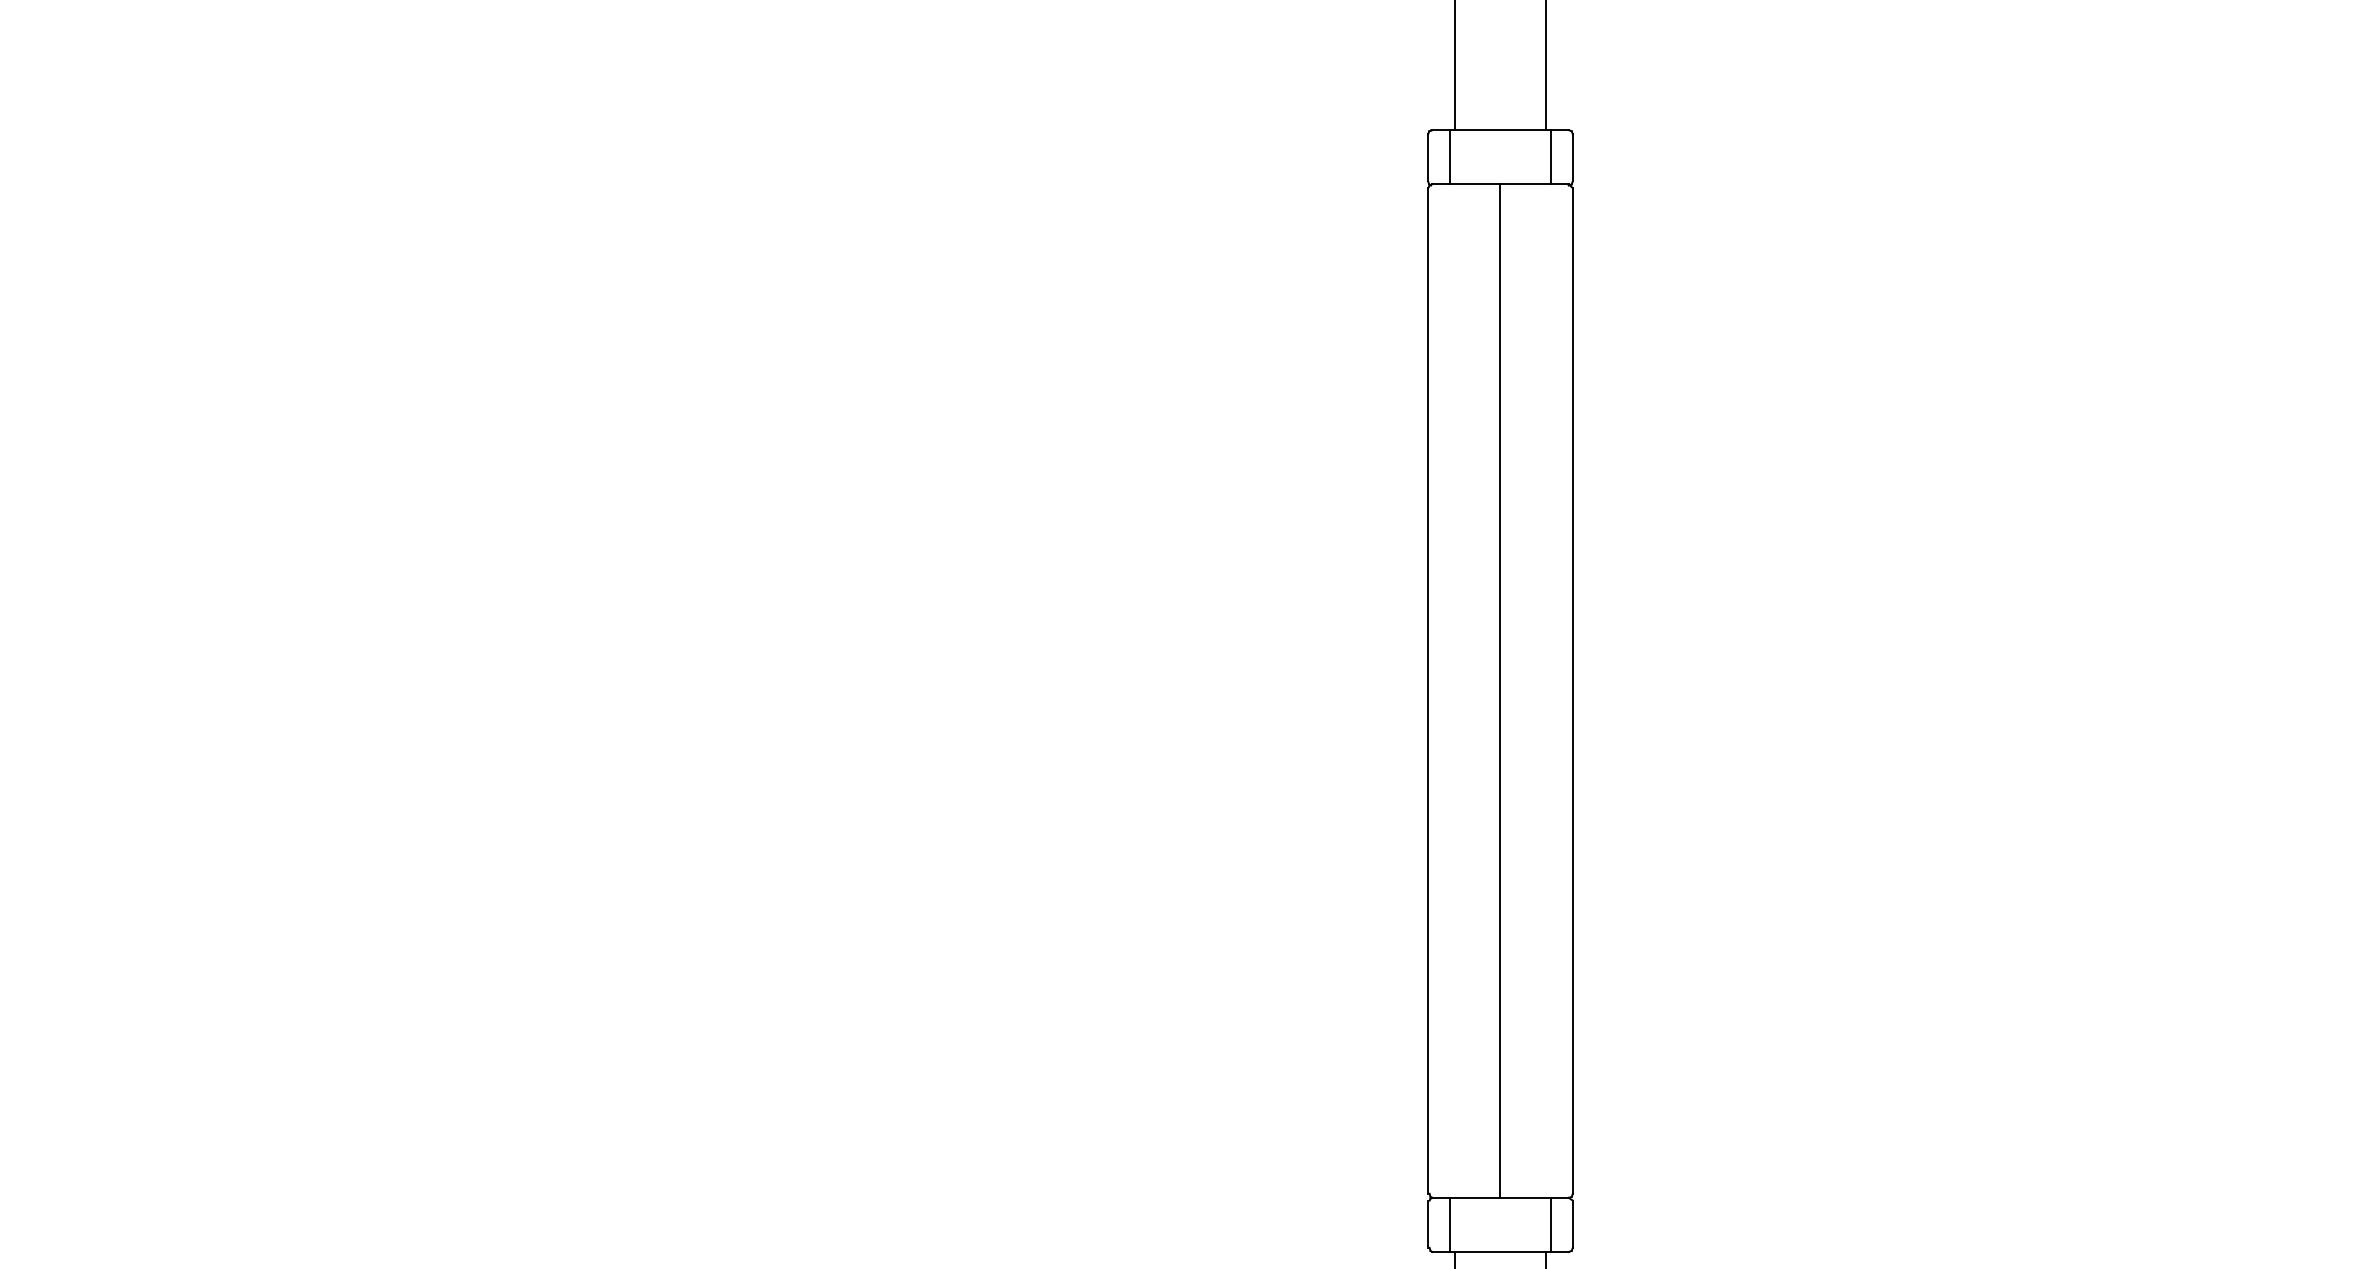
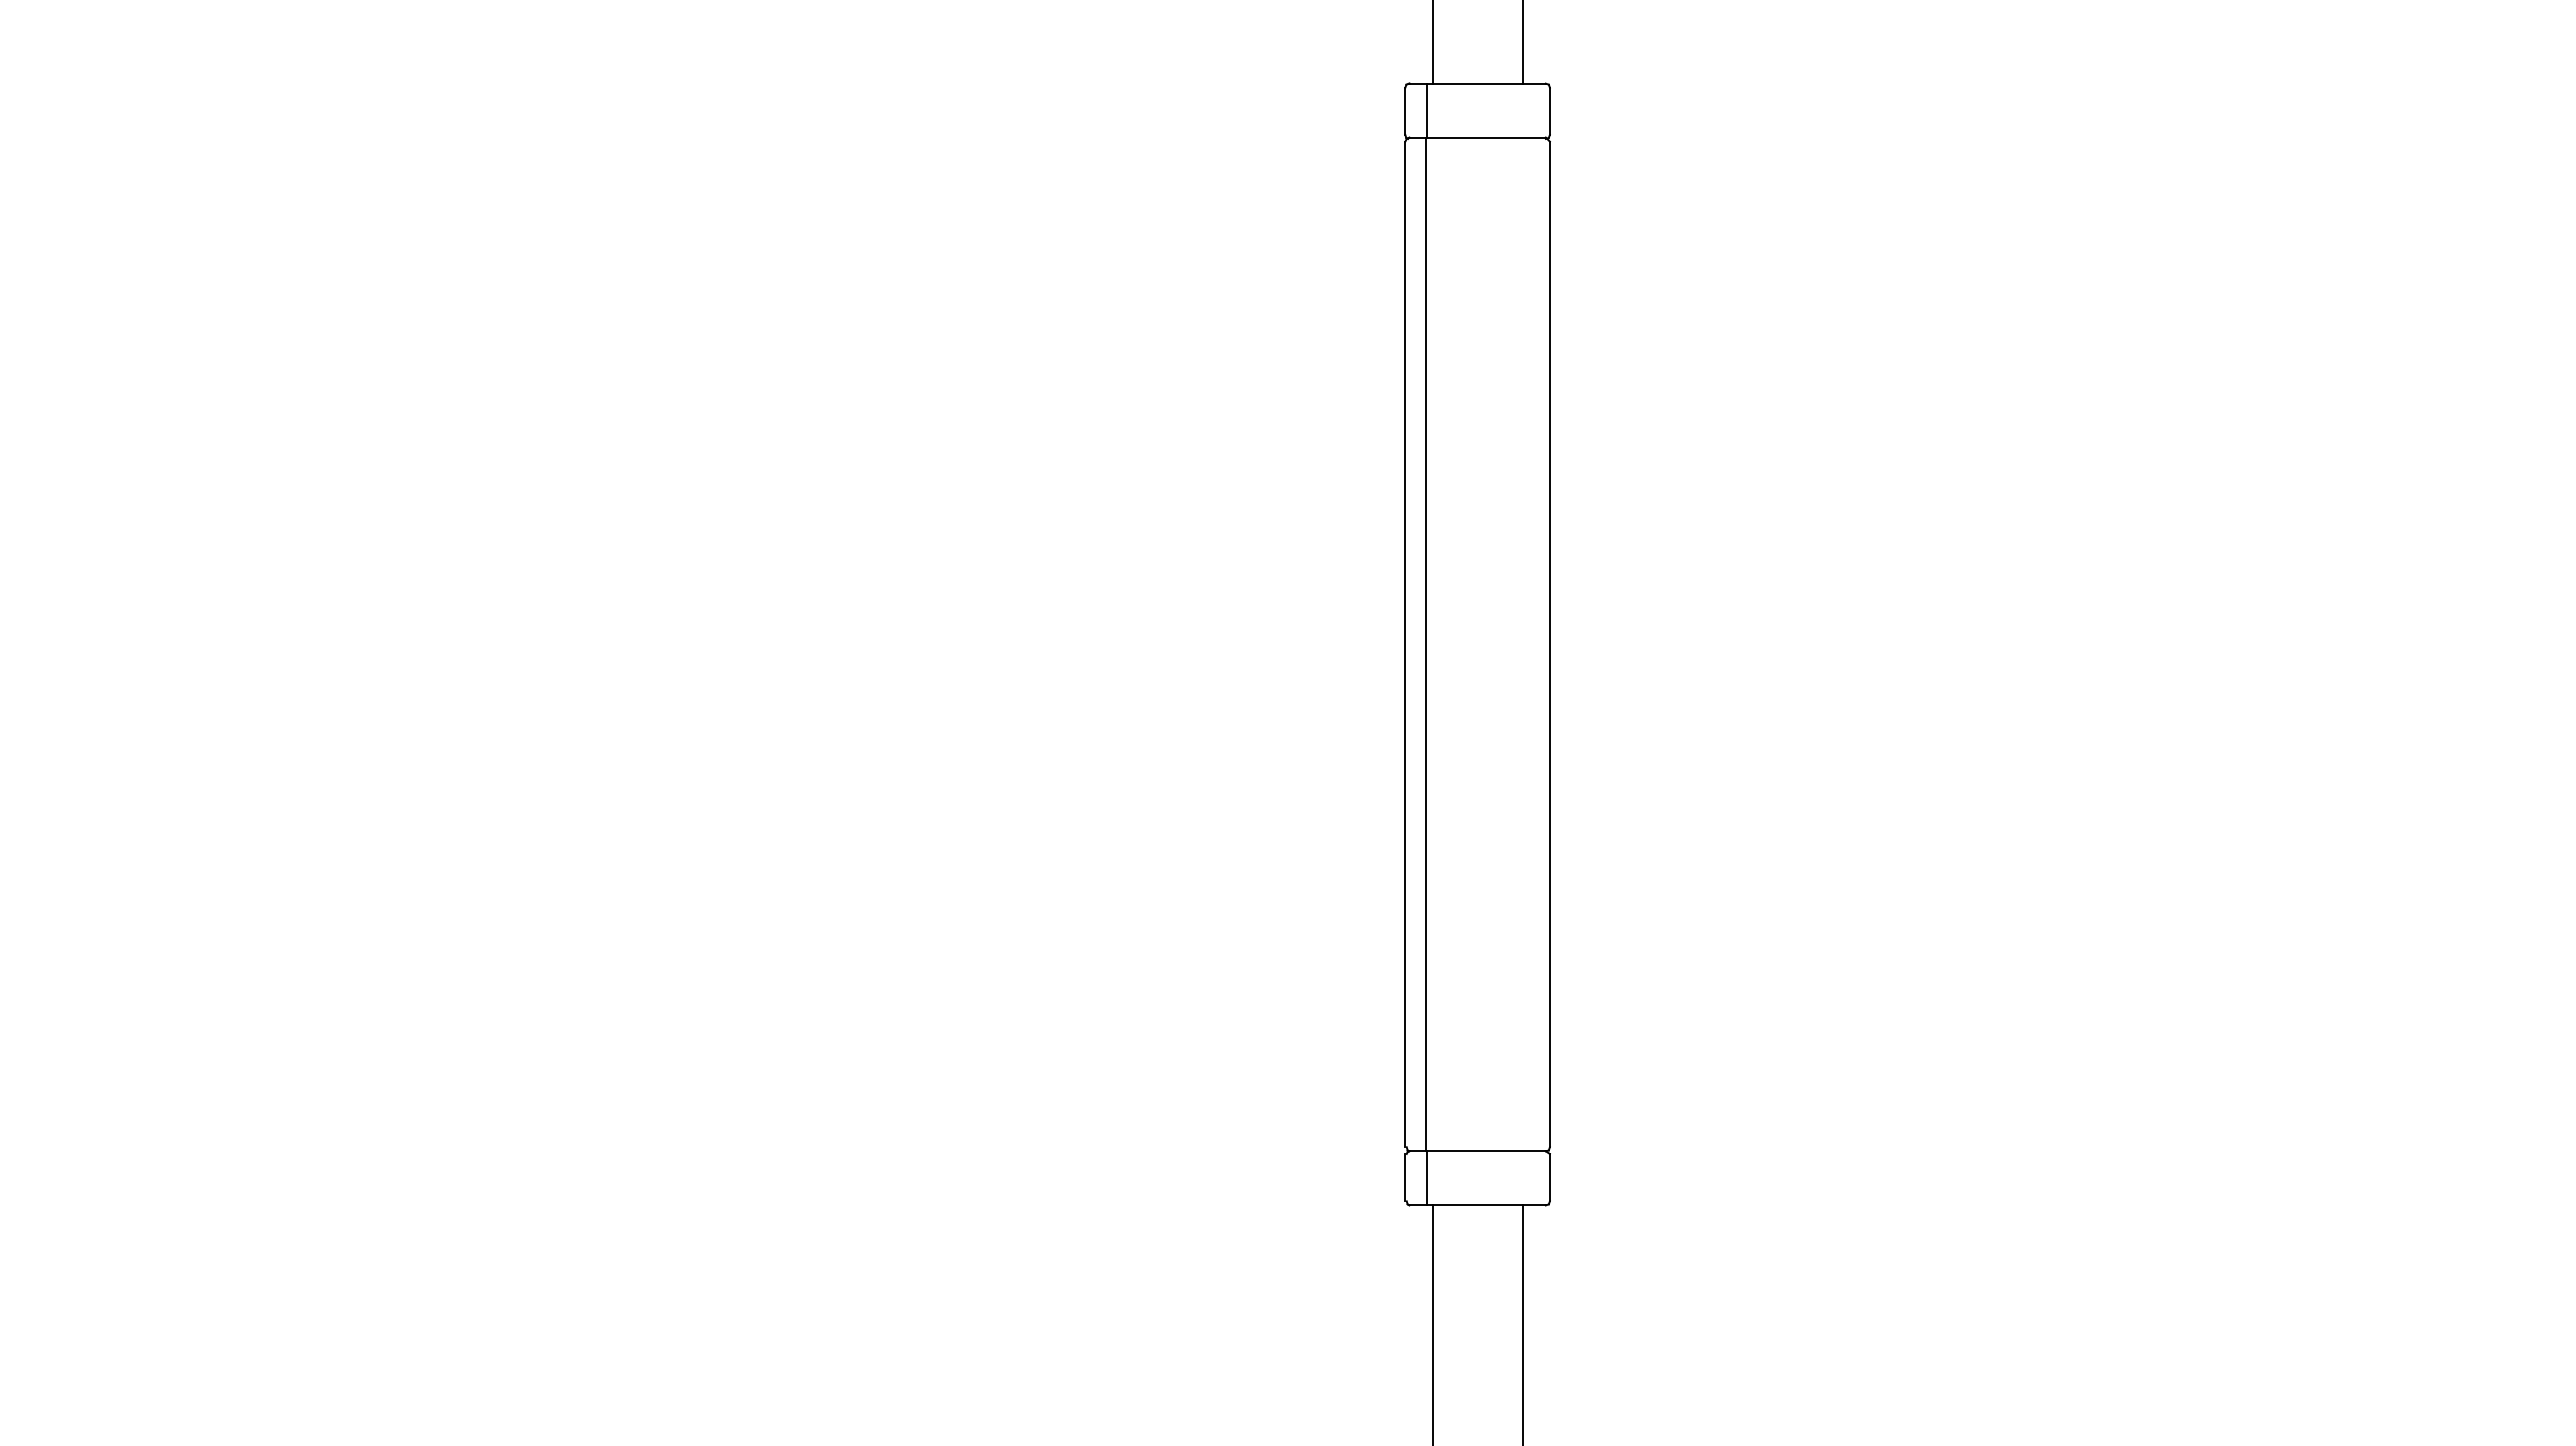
line: (1551, 157) -> (1528, 110), removed
line: (1500, 691) -> (1426, 644), moved
line: (1551, 1225) -> (1528, 1178), removed

